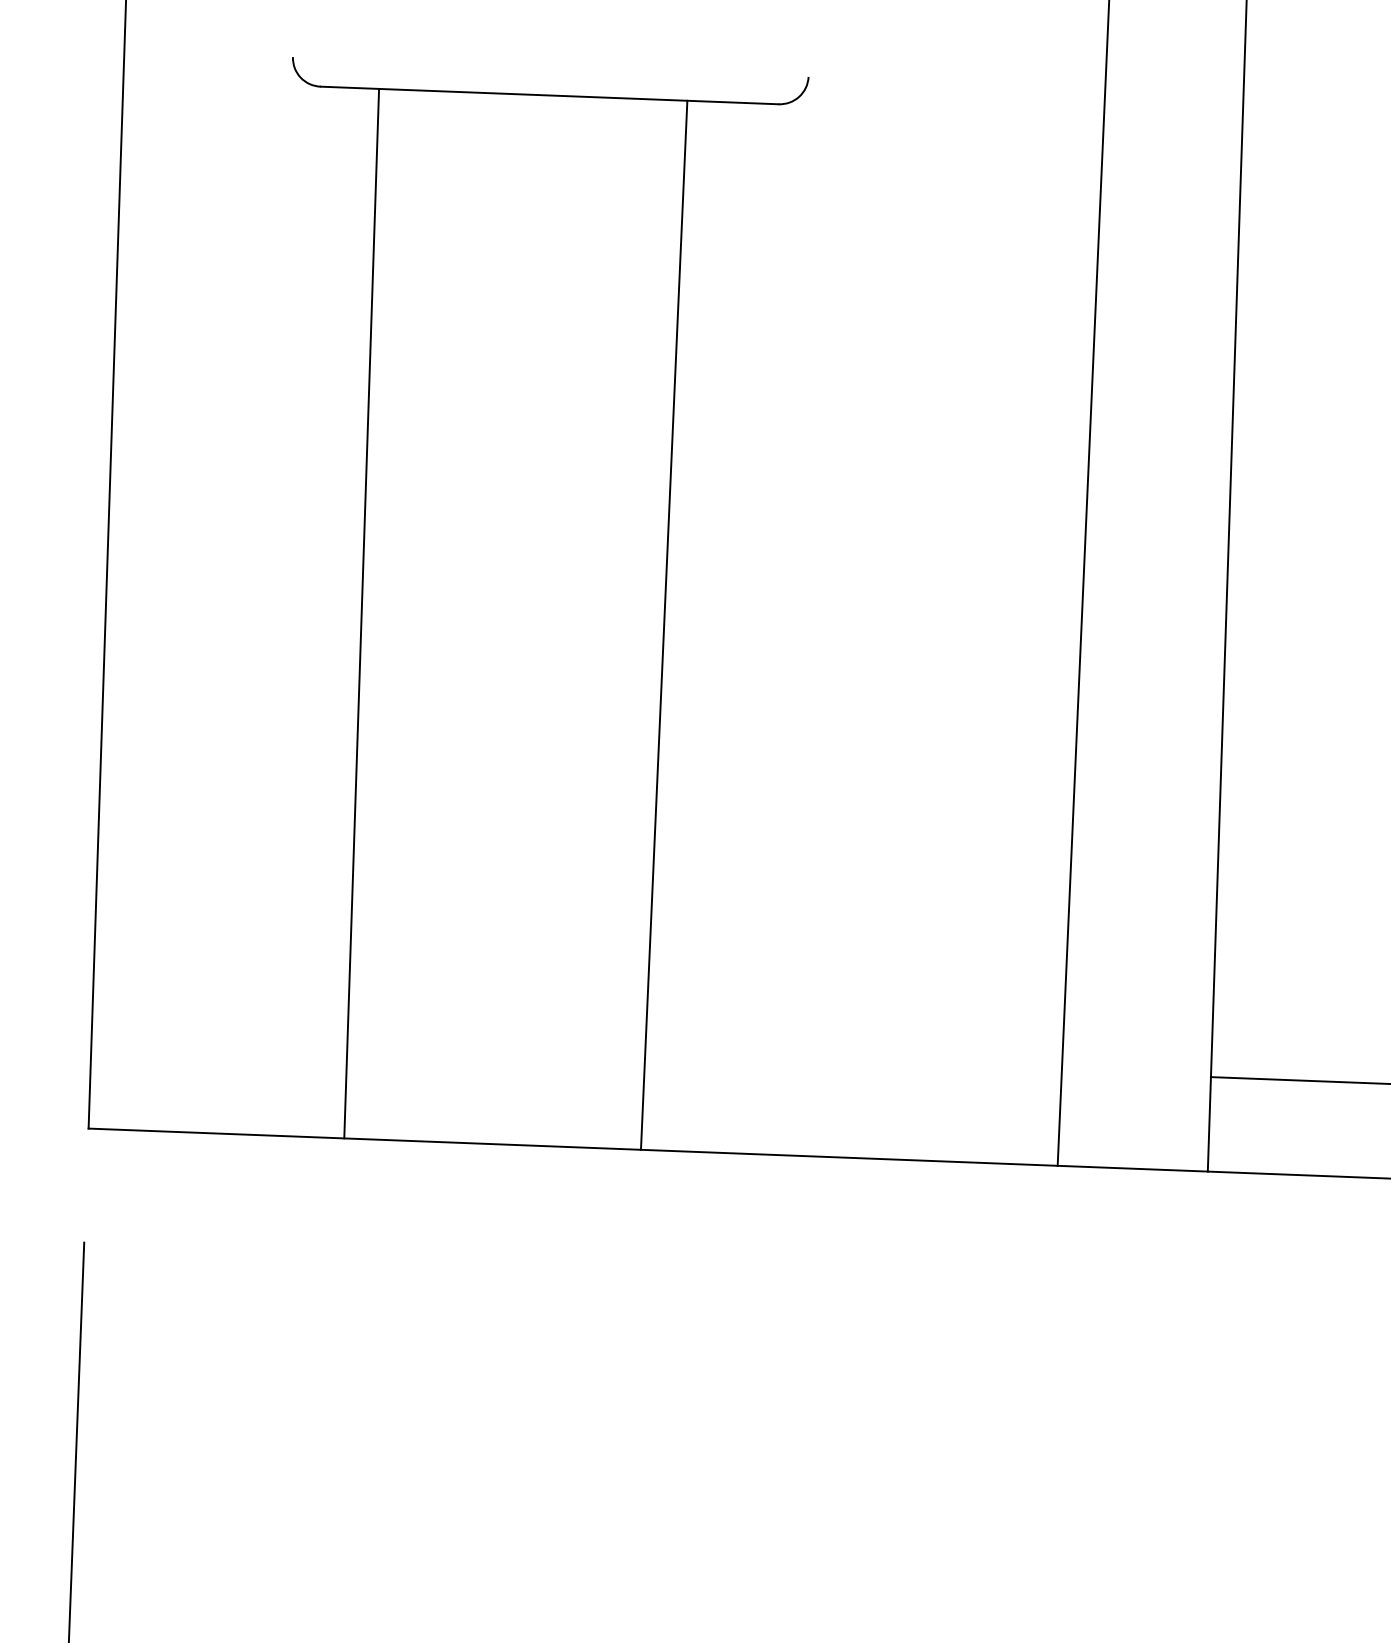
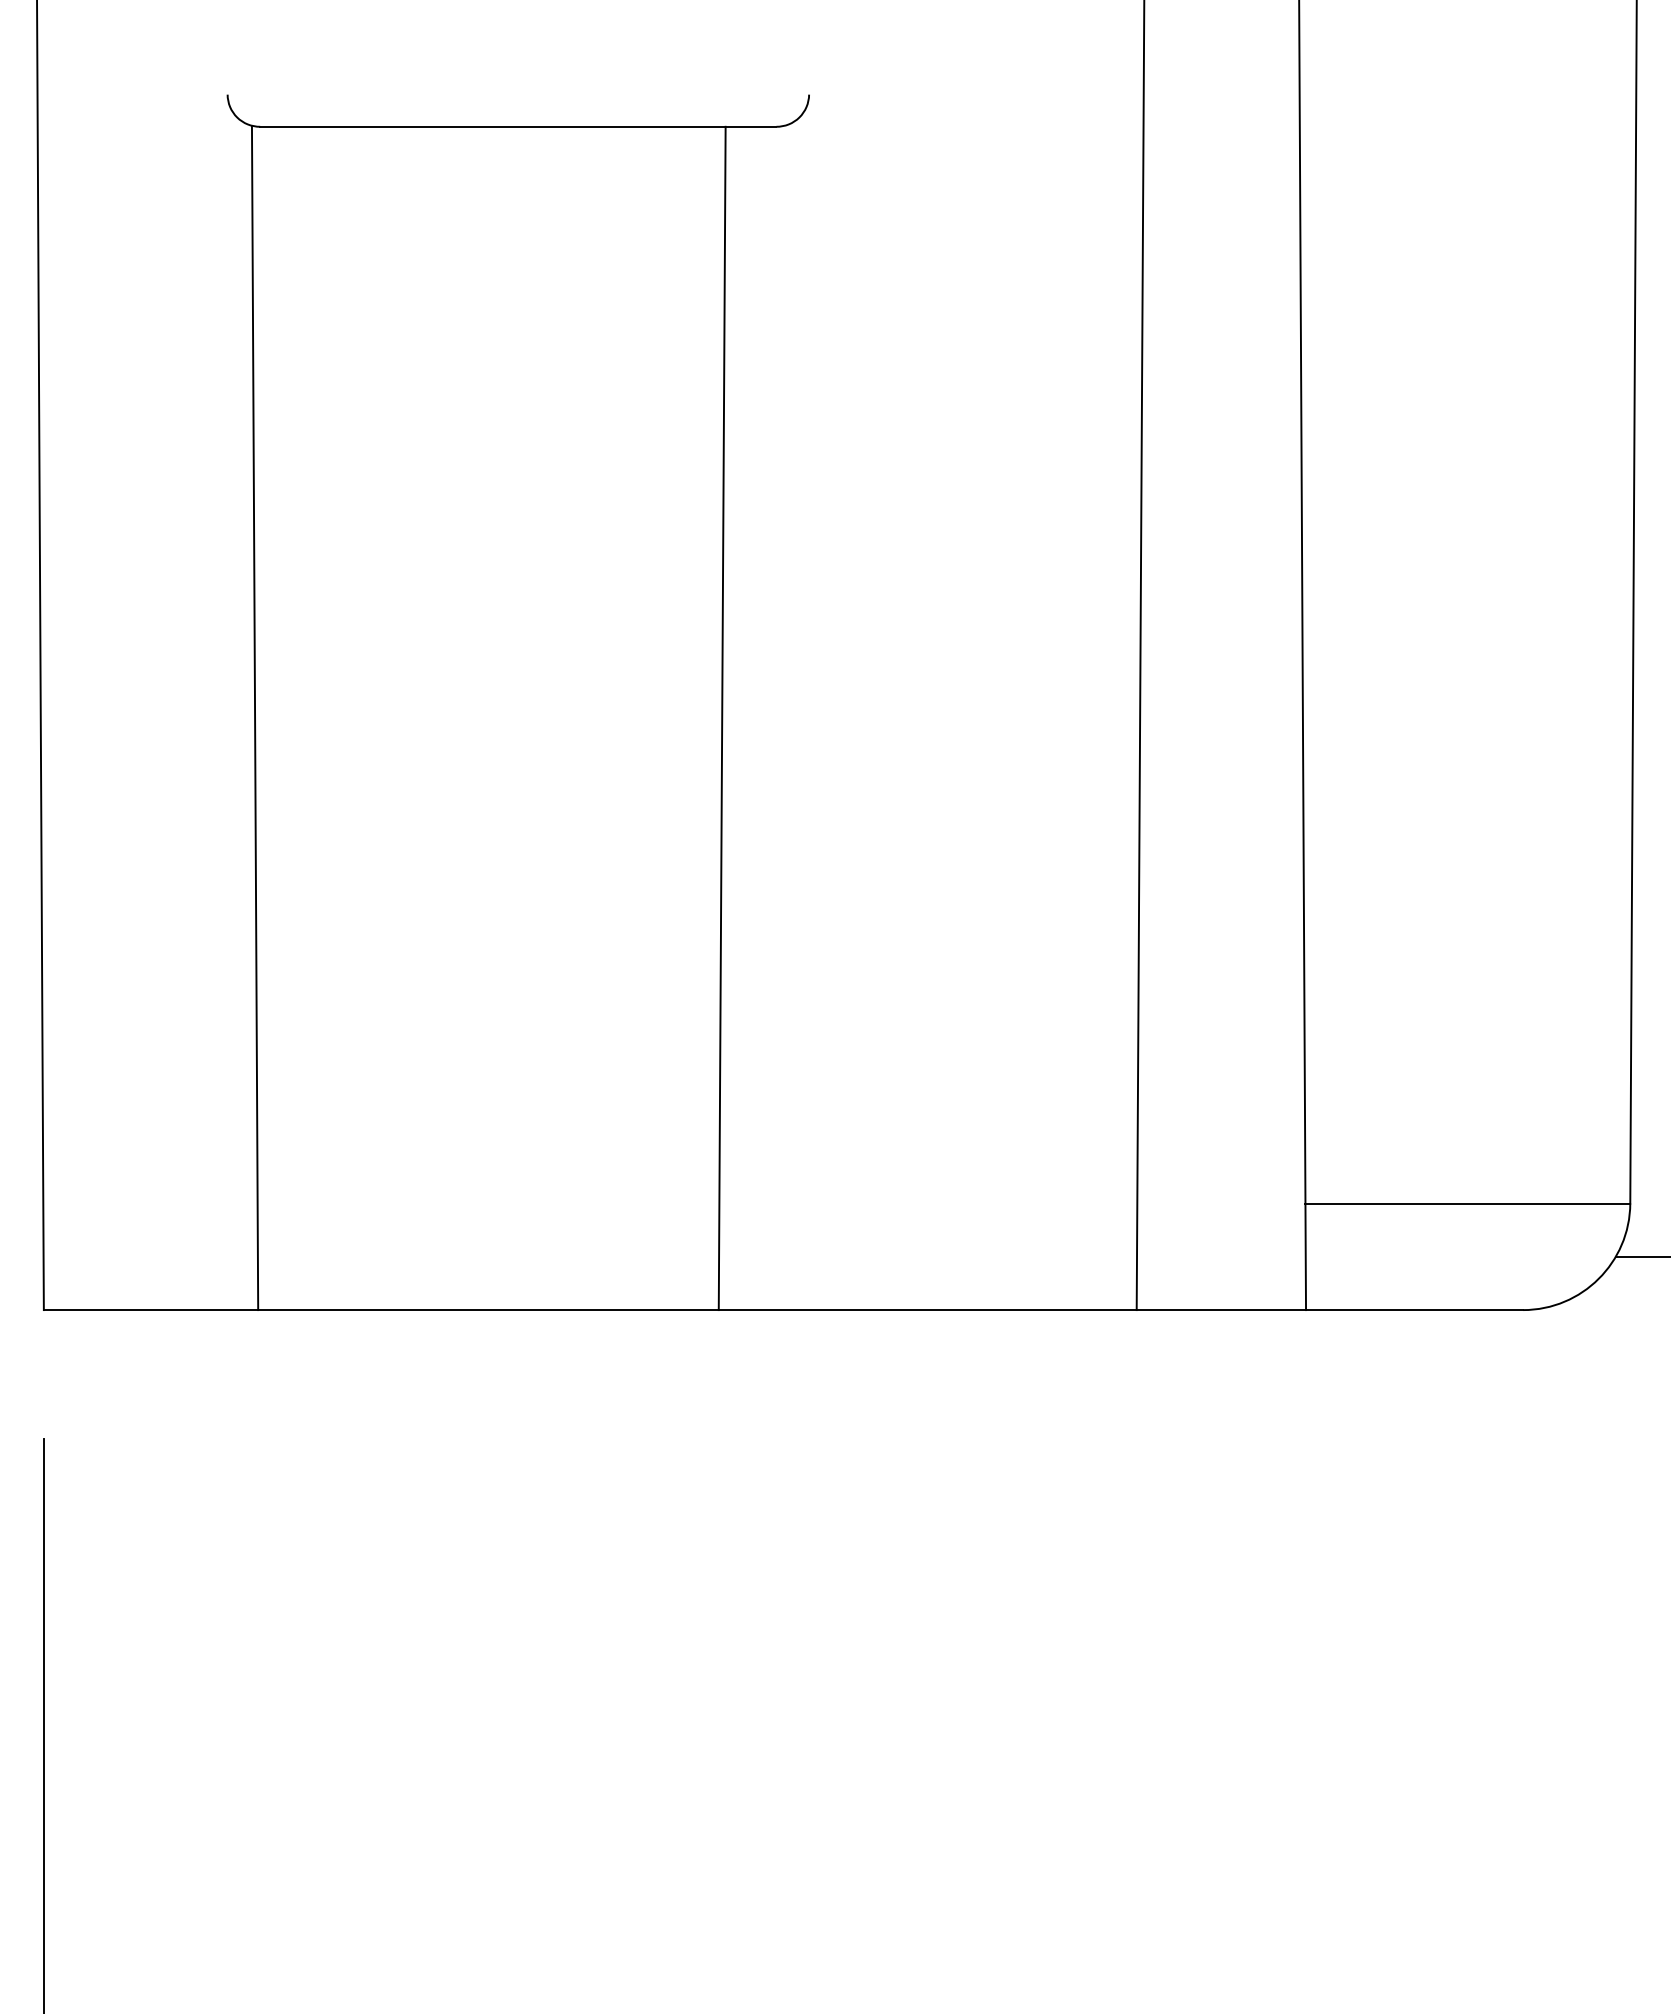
line: (361, 613) -> (254, 718), moved
line: (663, 625) -> (721, 718), moved

